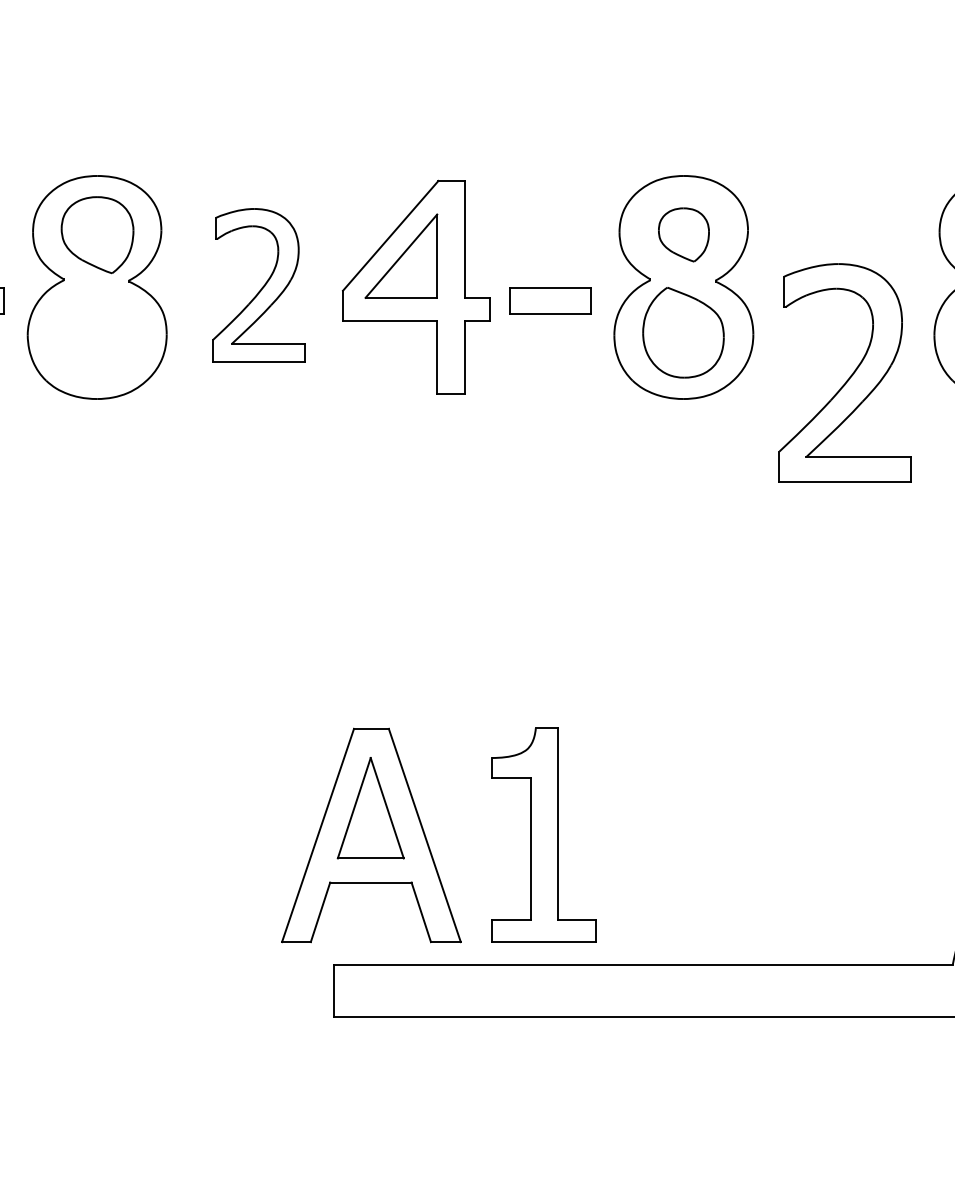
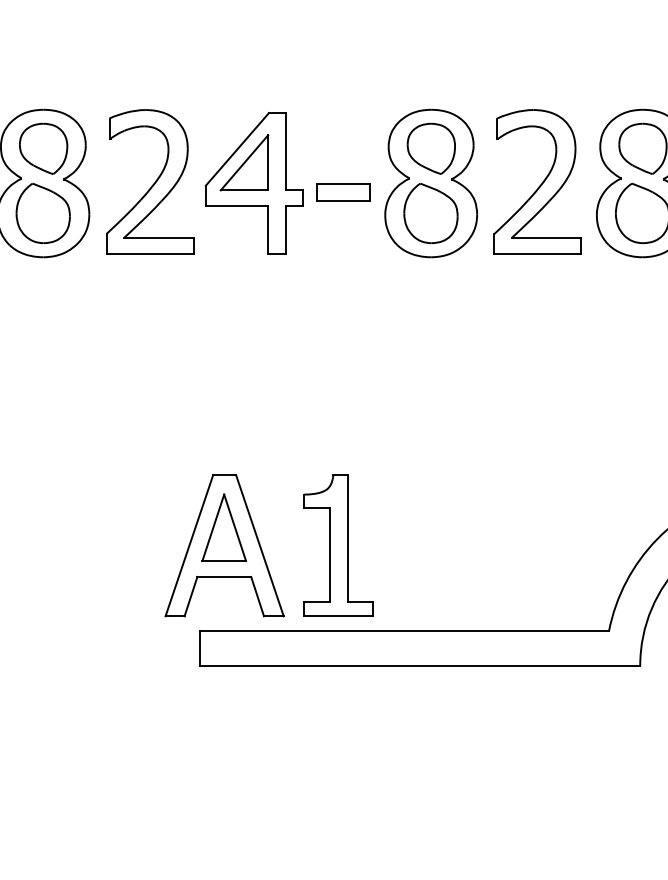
part: (682, 234) -> (430, 148), size x1.43
part: (259, 284) -> (150, 181), size x1.43
part: (95, 331) -> (42, 212), added
part: (844, 372) -> (537, 181), moved

